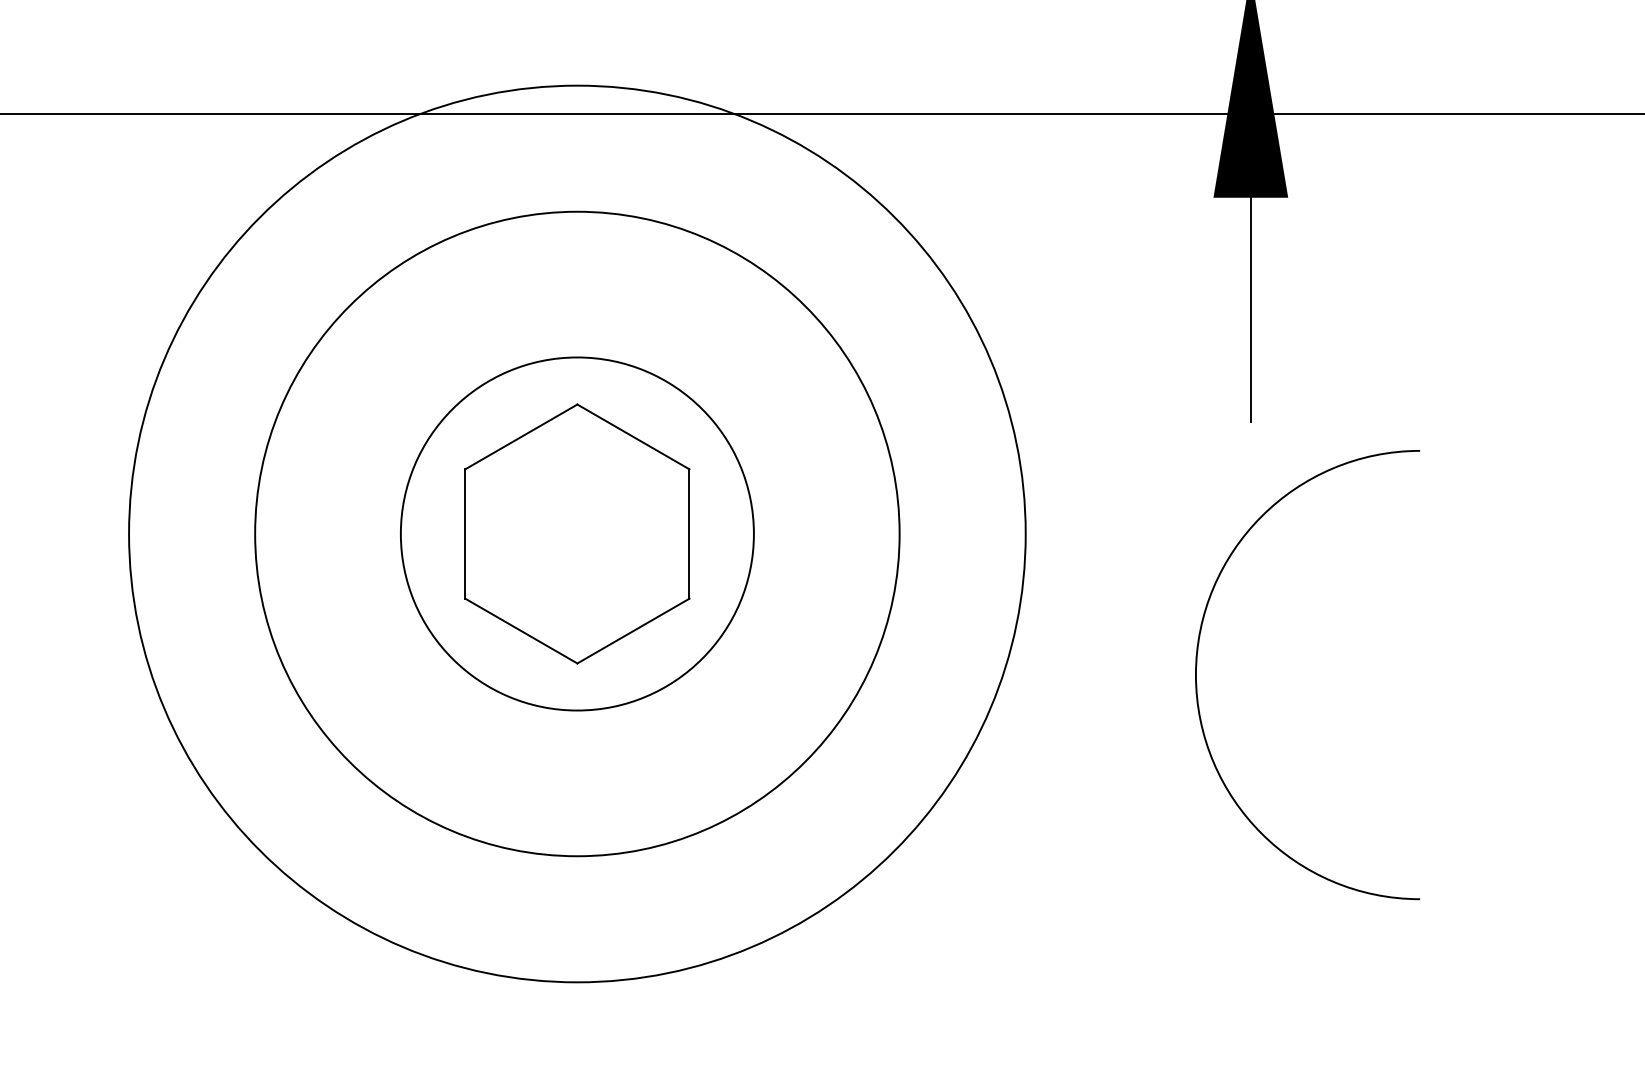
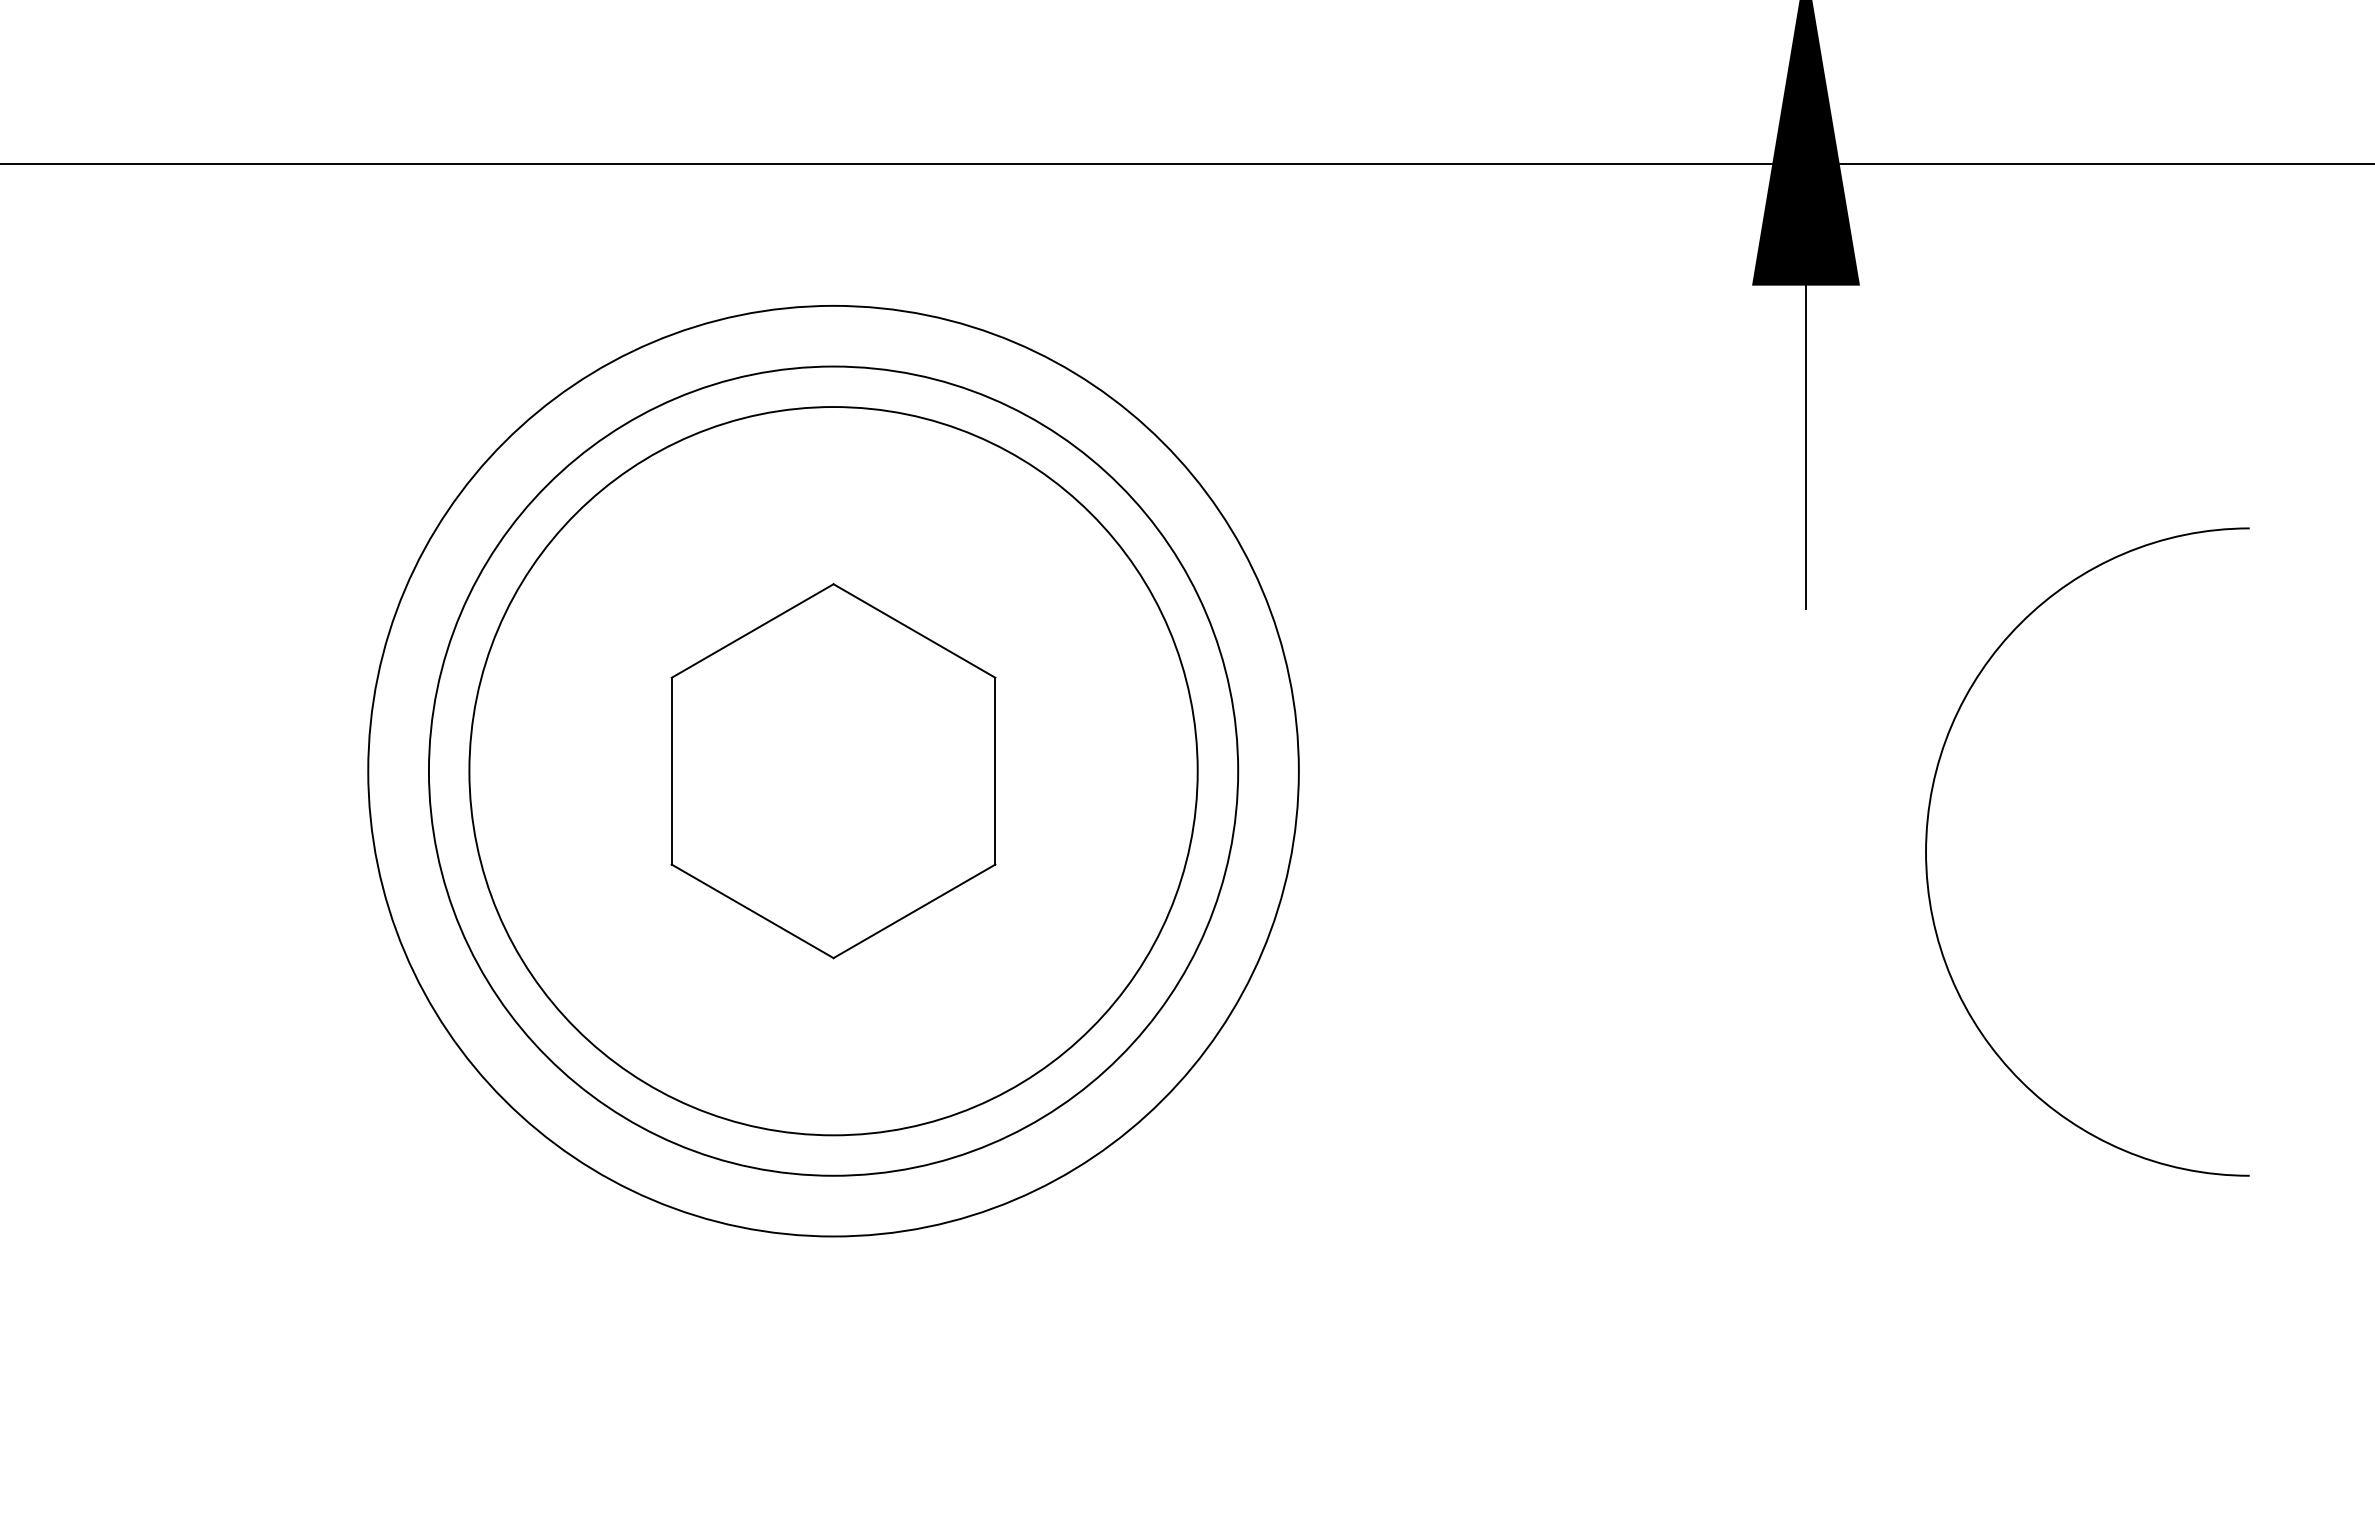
circle: (577, 533) -> (833, 770), size x0.62
circle: (577, 533) -> (833, 770), size x1.43
arc: (1197, 684) -> (1928, 865), moved

